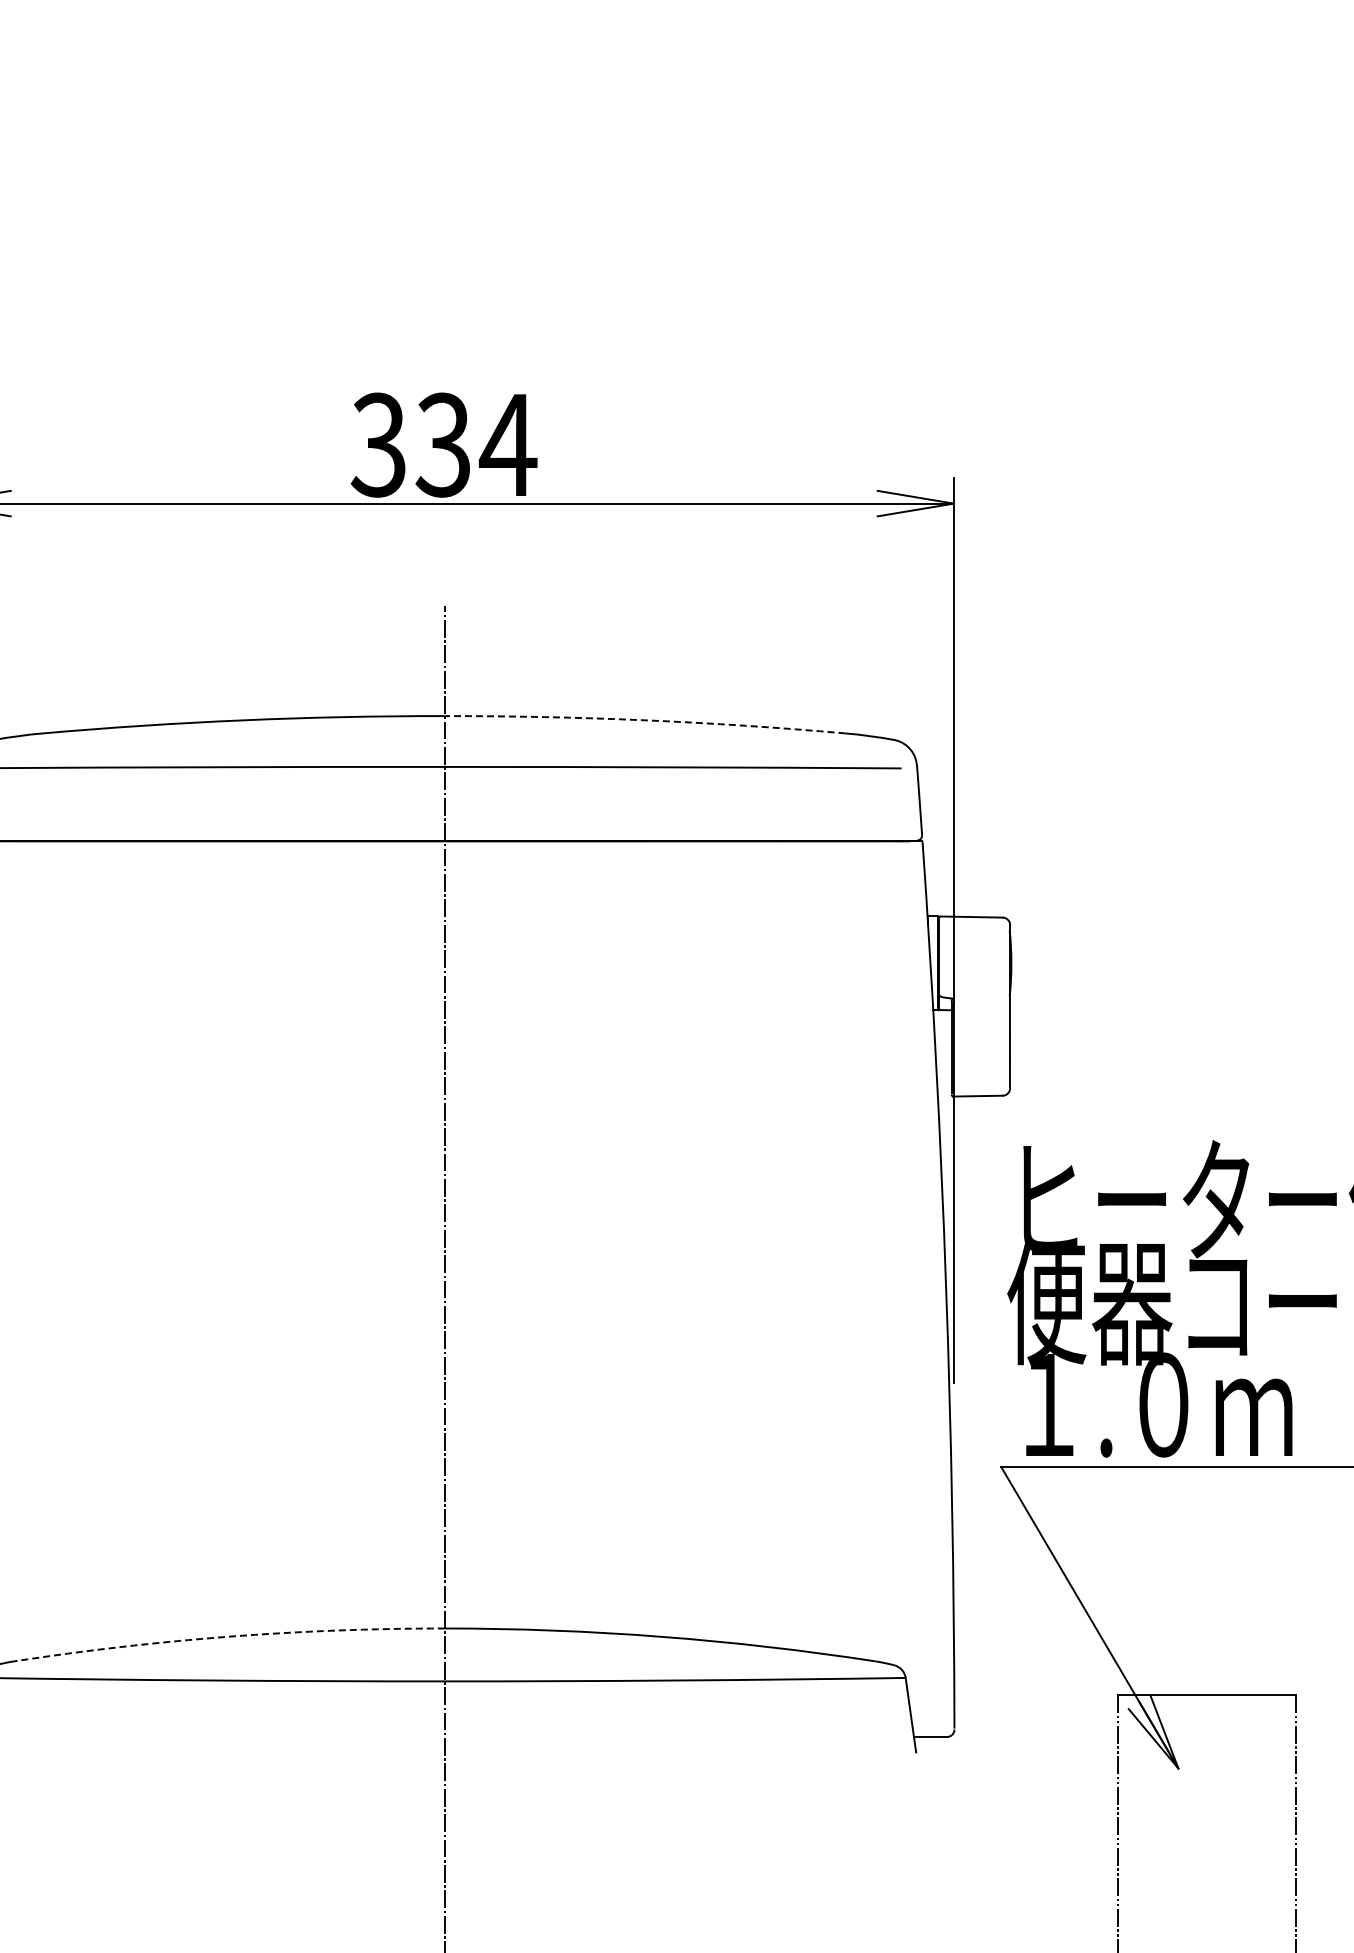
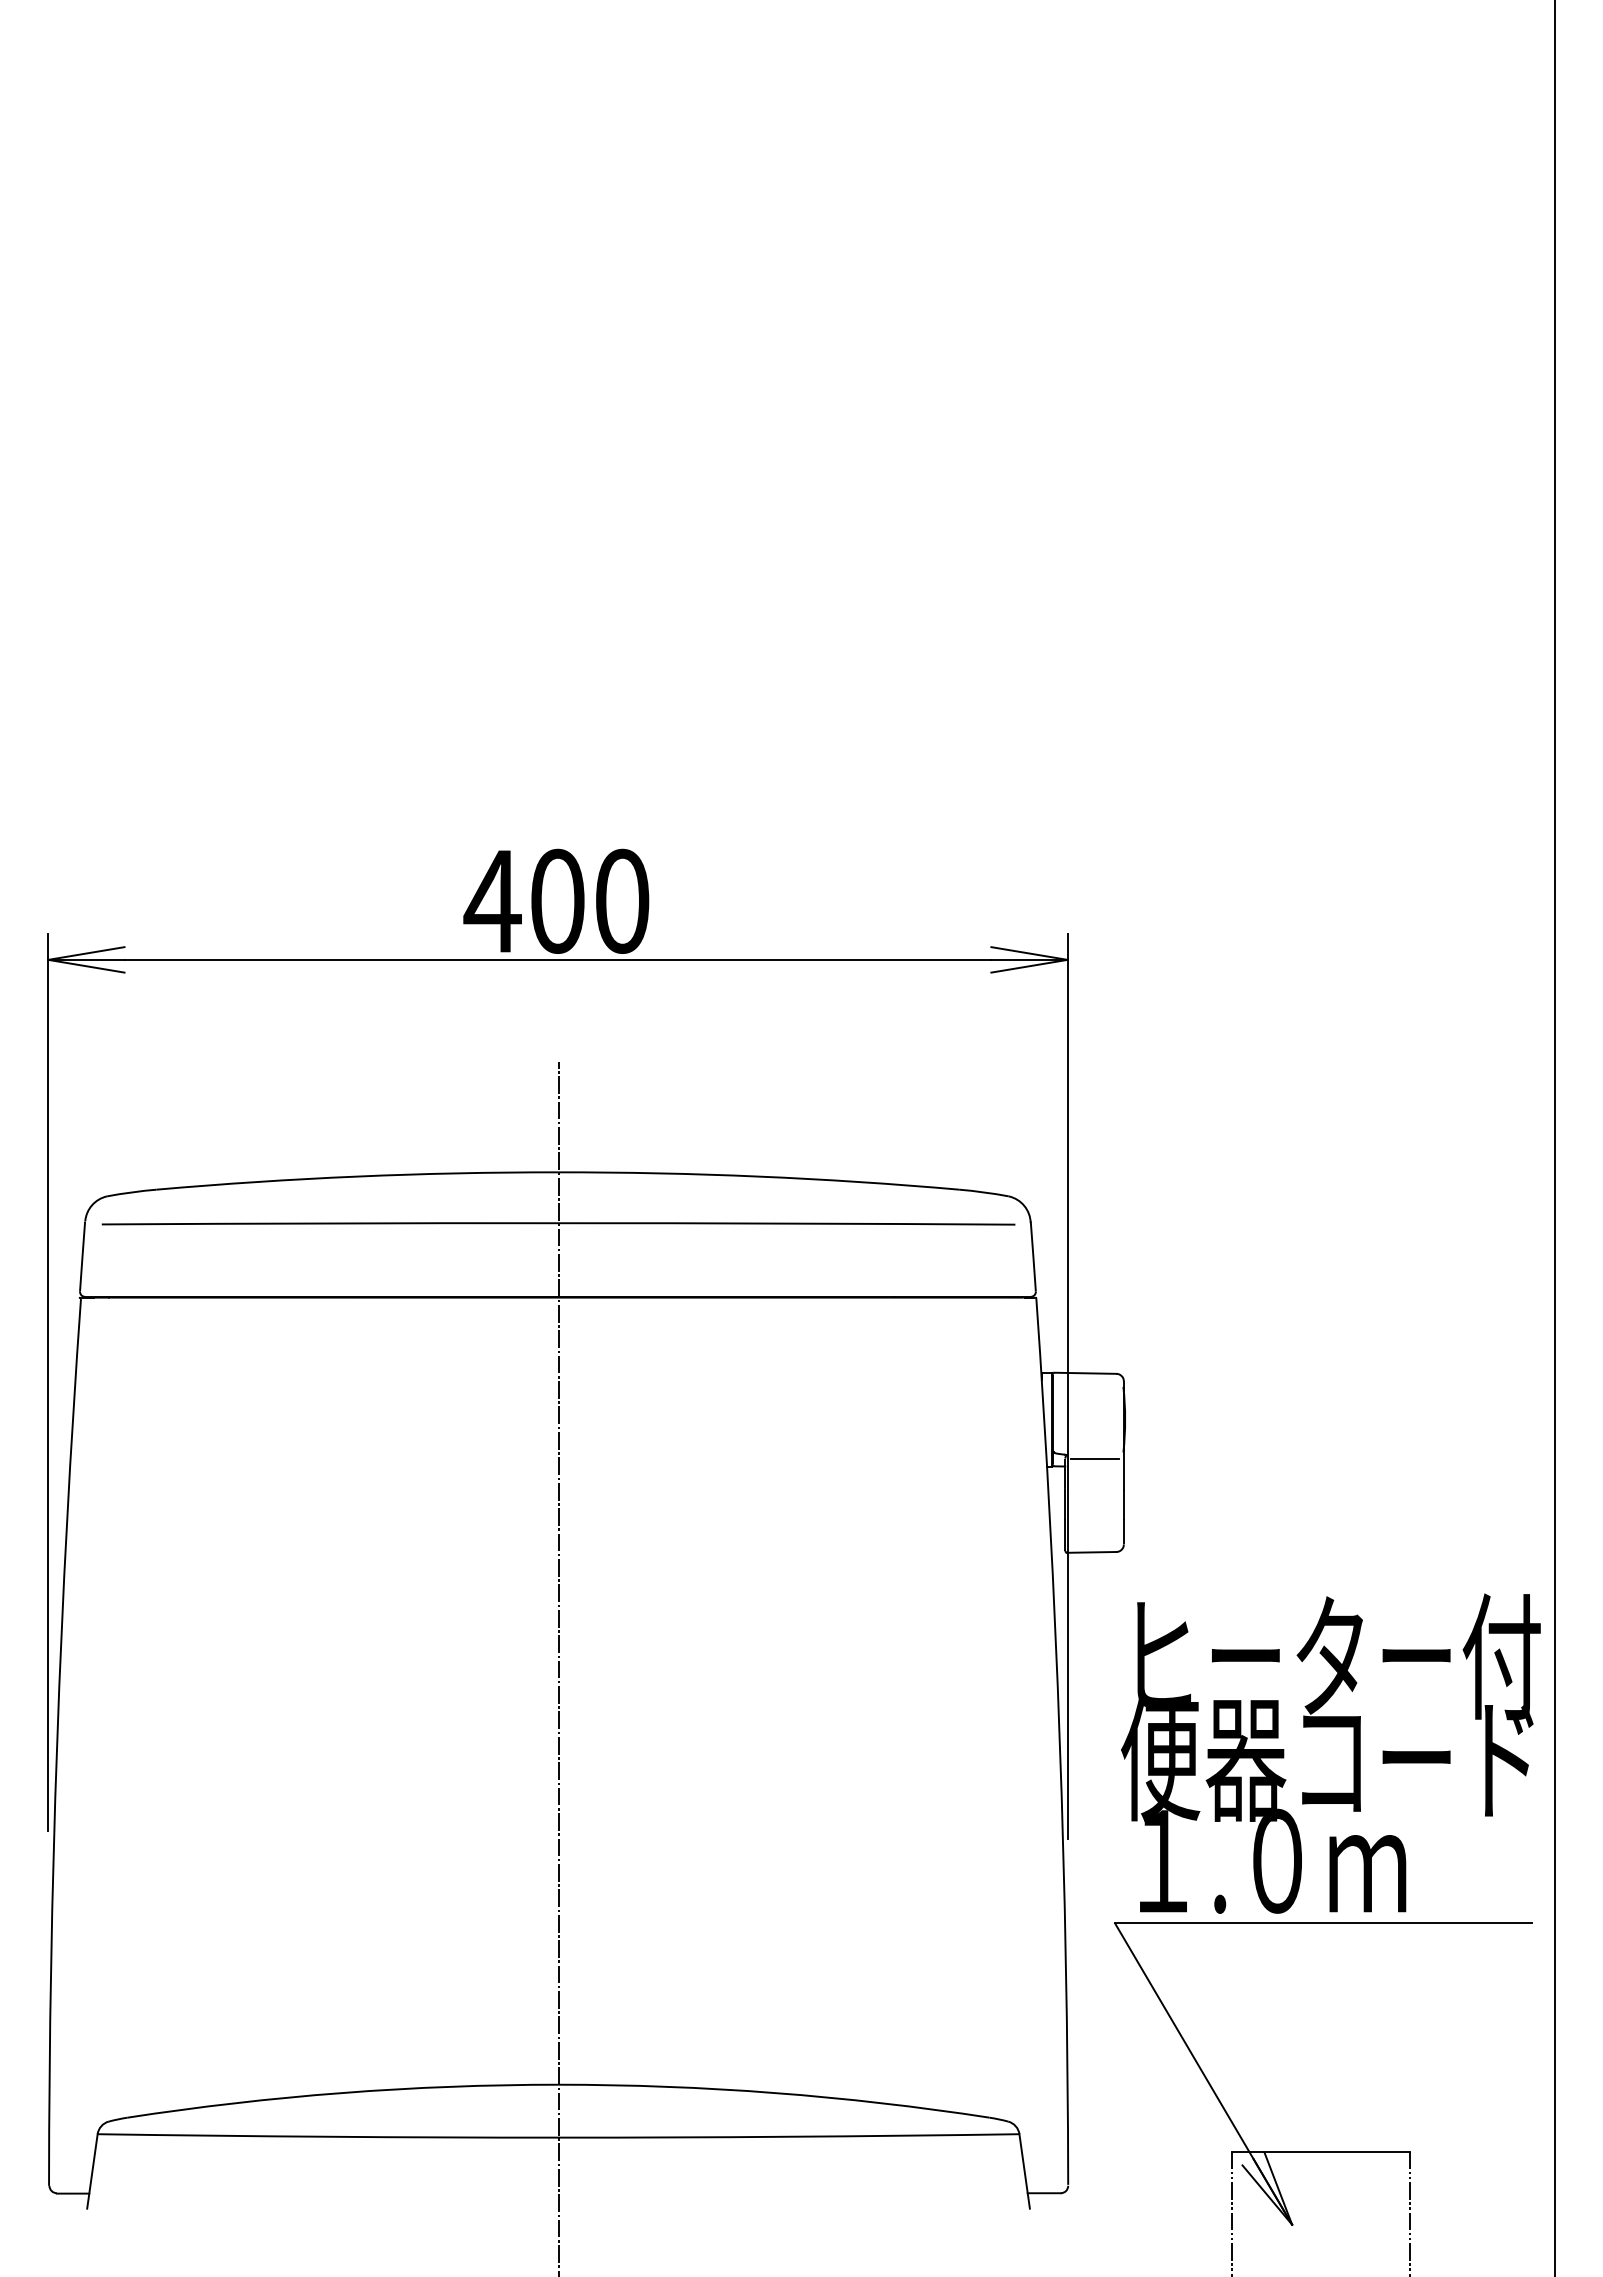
text: (443, 444) -> (557, 900), 334 -> 400
arc: (644, 720) -> (758, 1176), dashed -> solid
line: (980, 1003) -> (1094, 1459), added
arc: (228, 1636) -> (342, 2092), dashed -> solid

